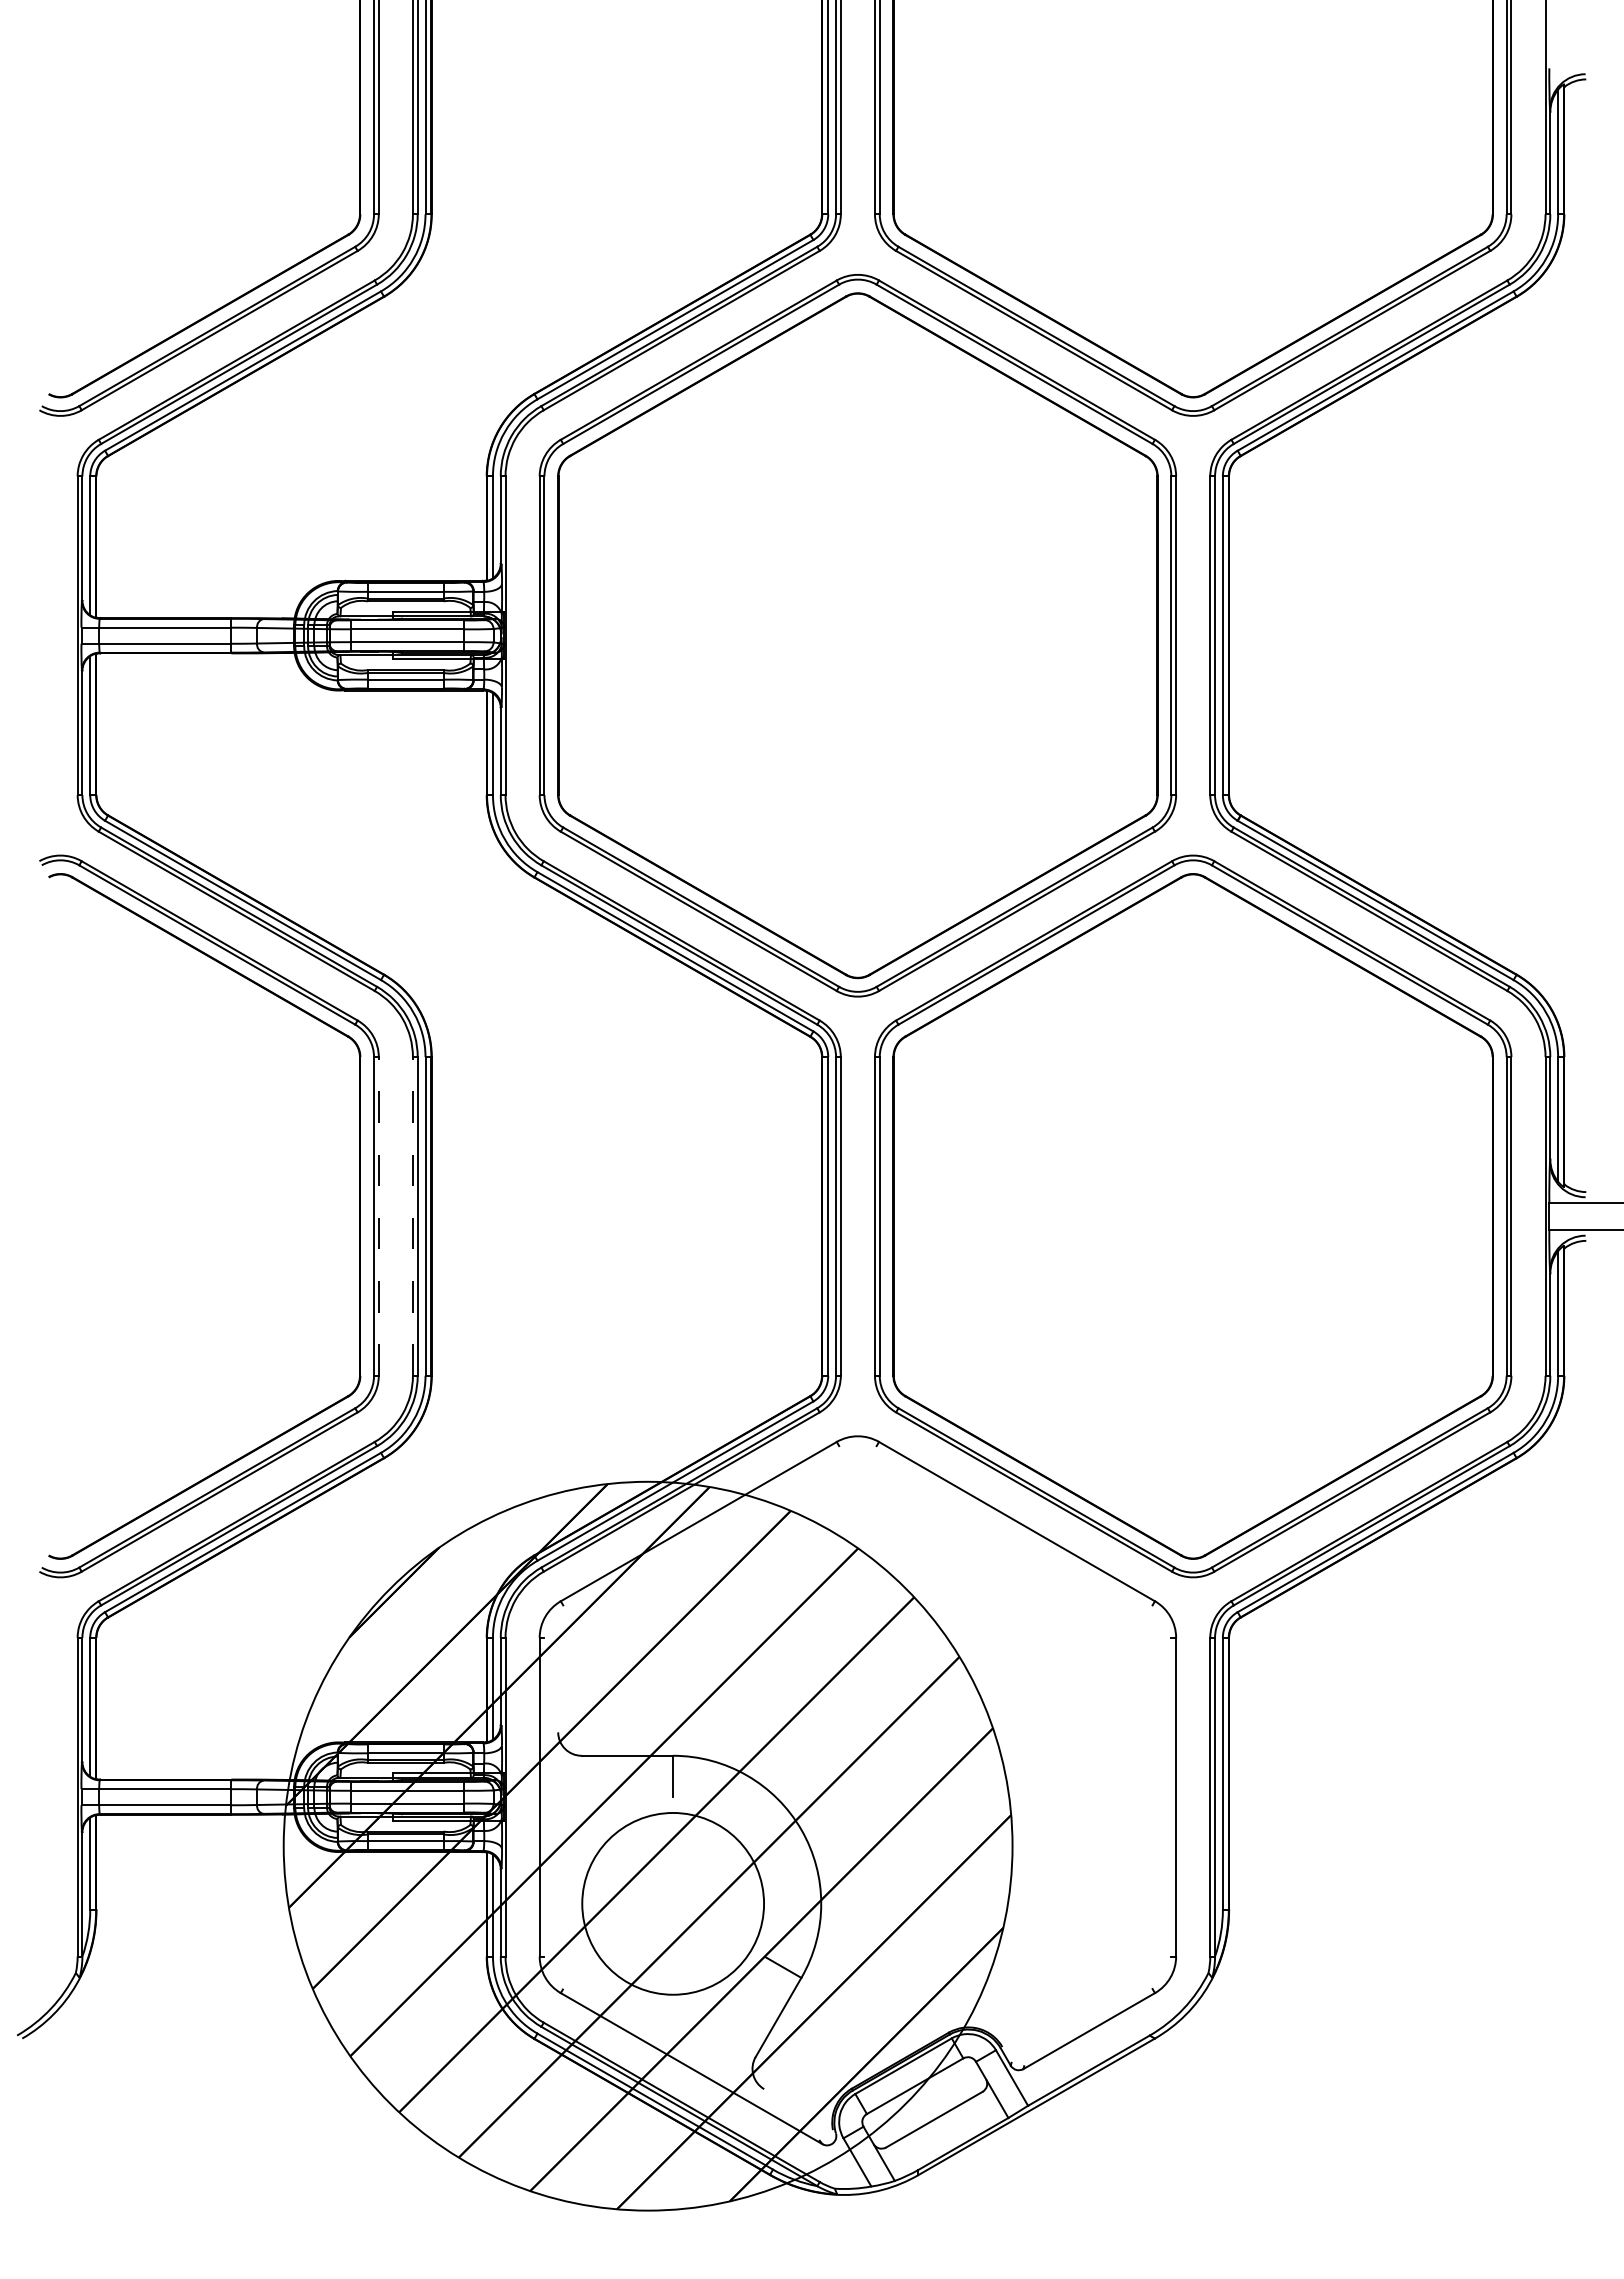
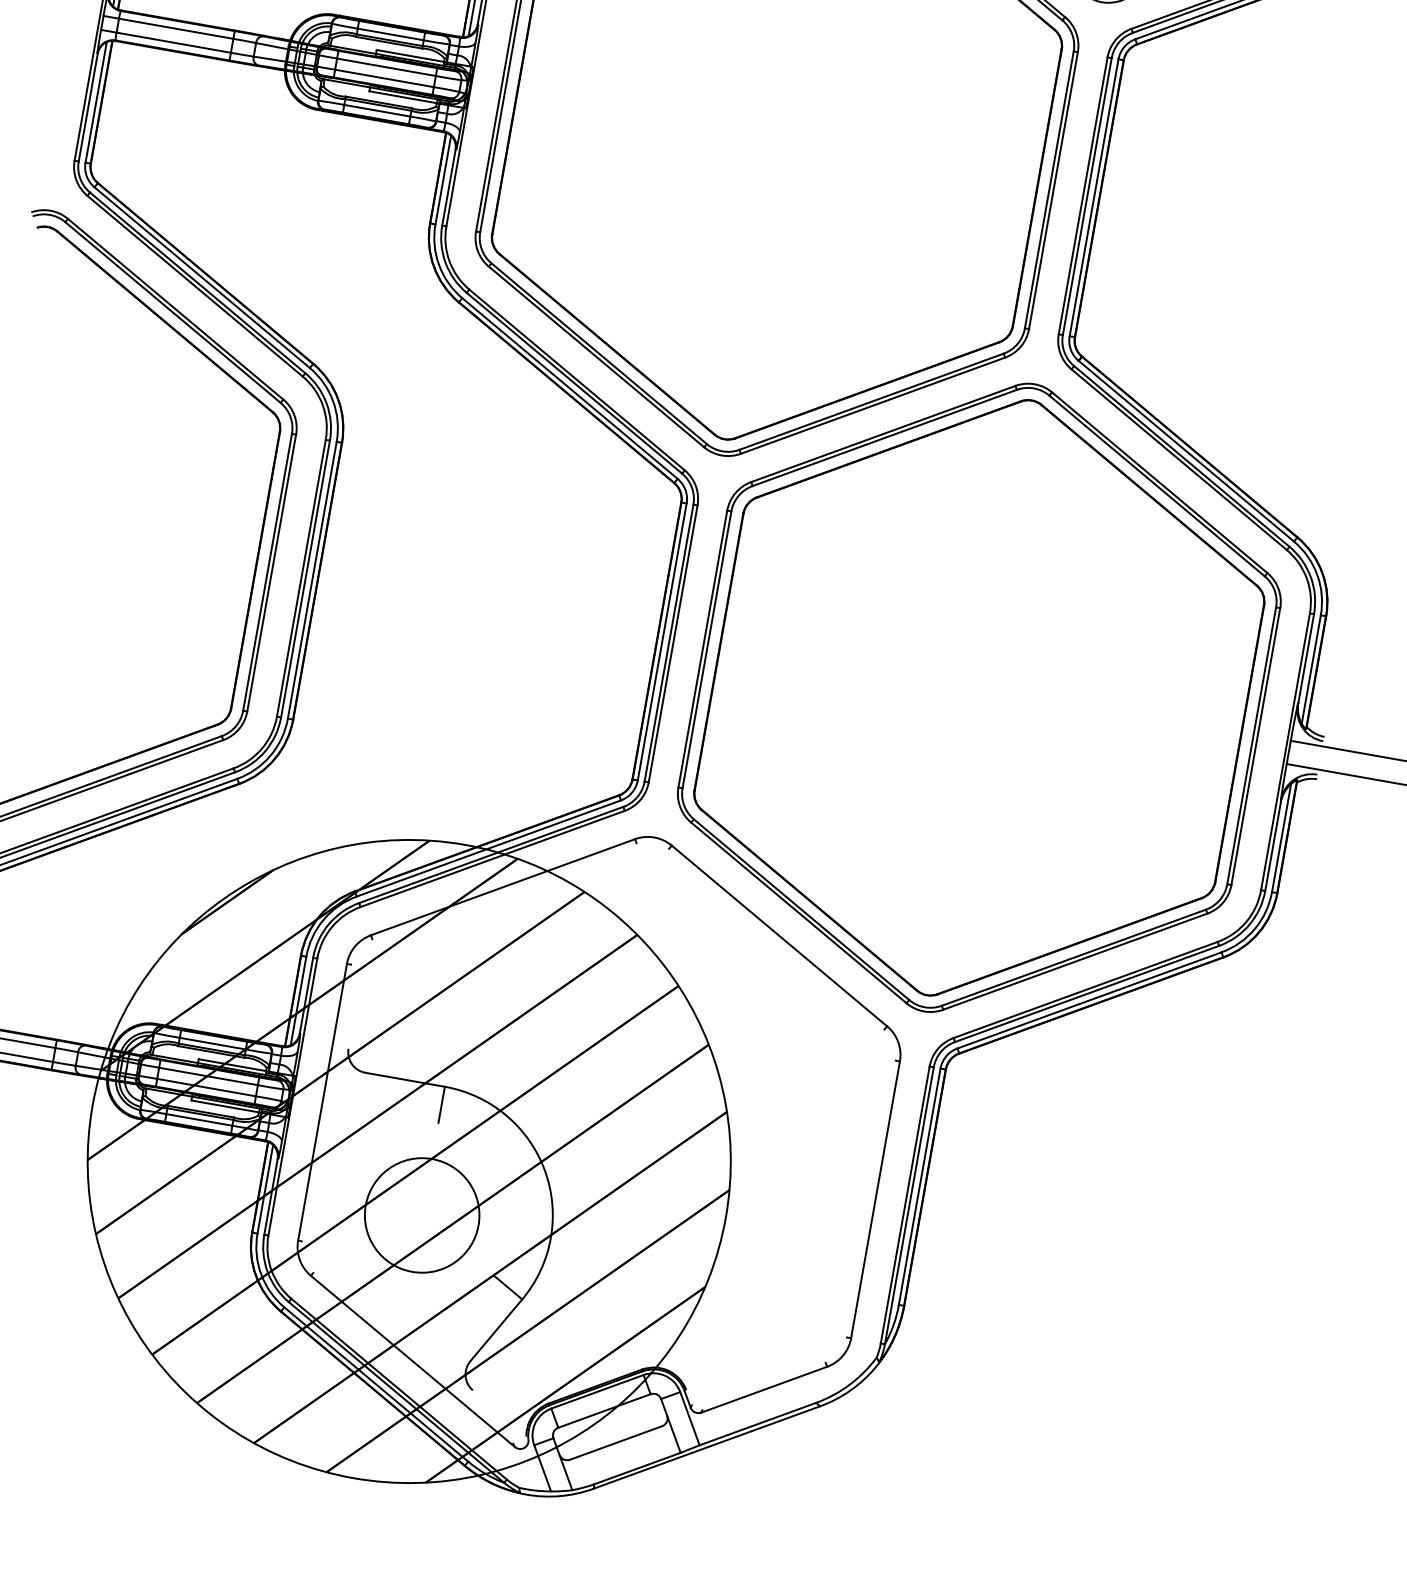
line: (378, 1215) -> (271, 572), dashed -> solid
line: (412, 1215) -> (301, 577), dashed -> solid
circle: (673, 1903) -> (422, 1215), size x0.71

